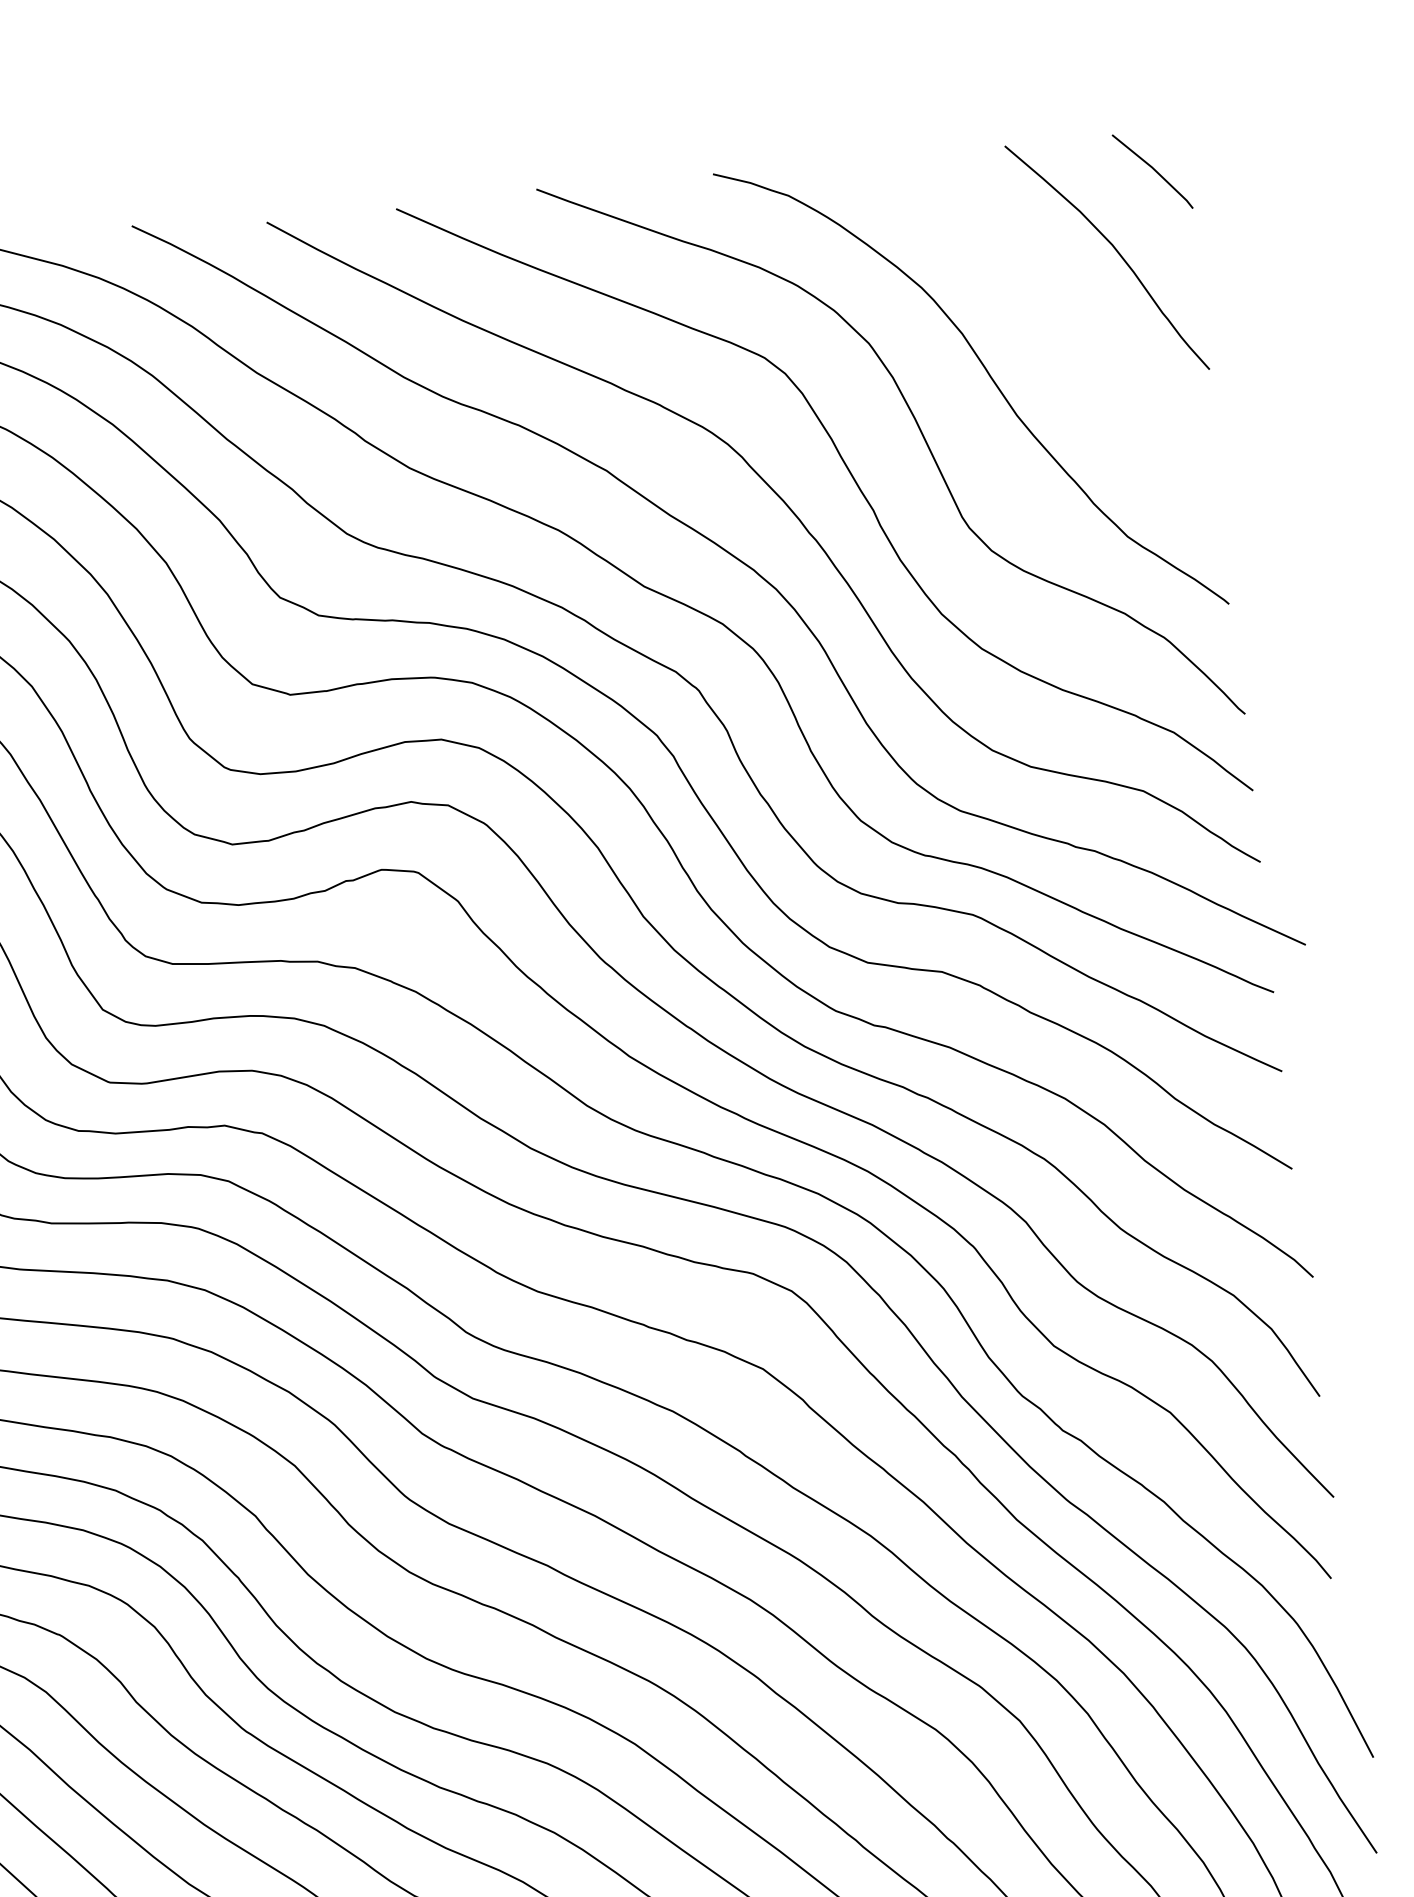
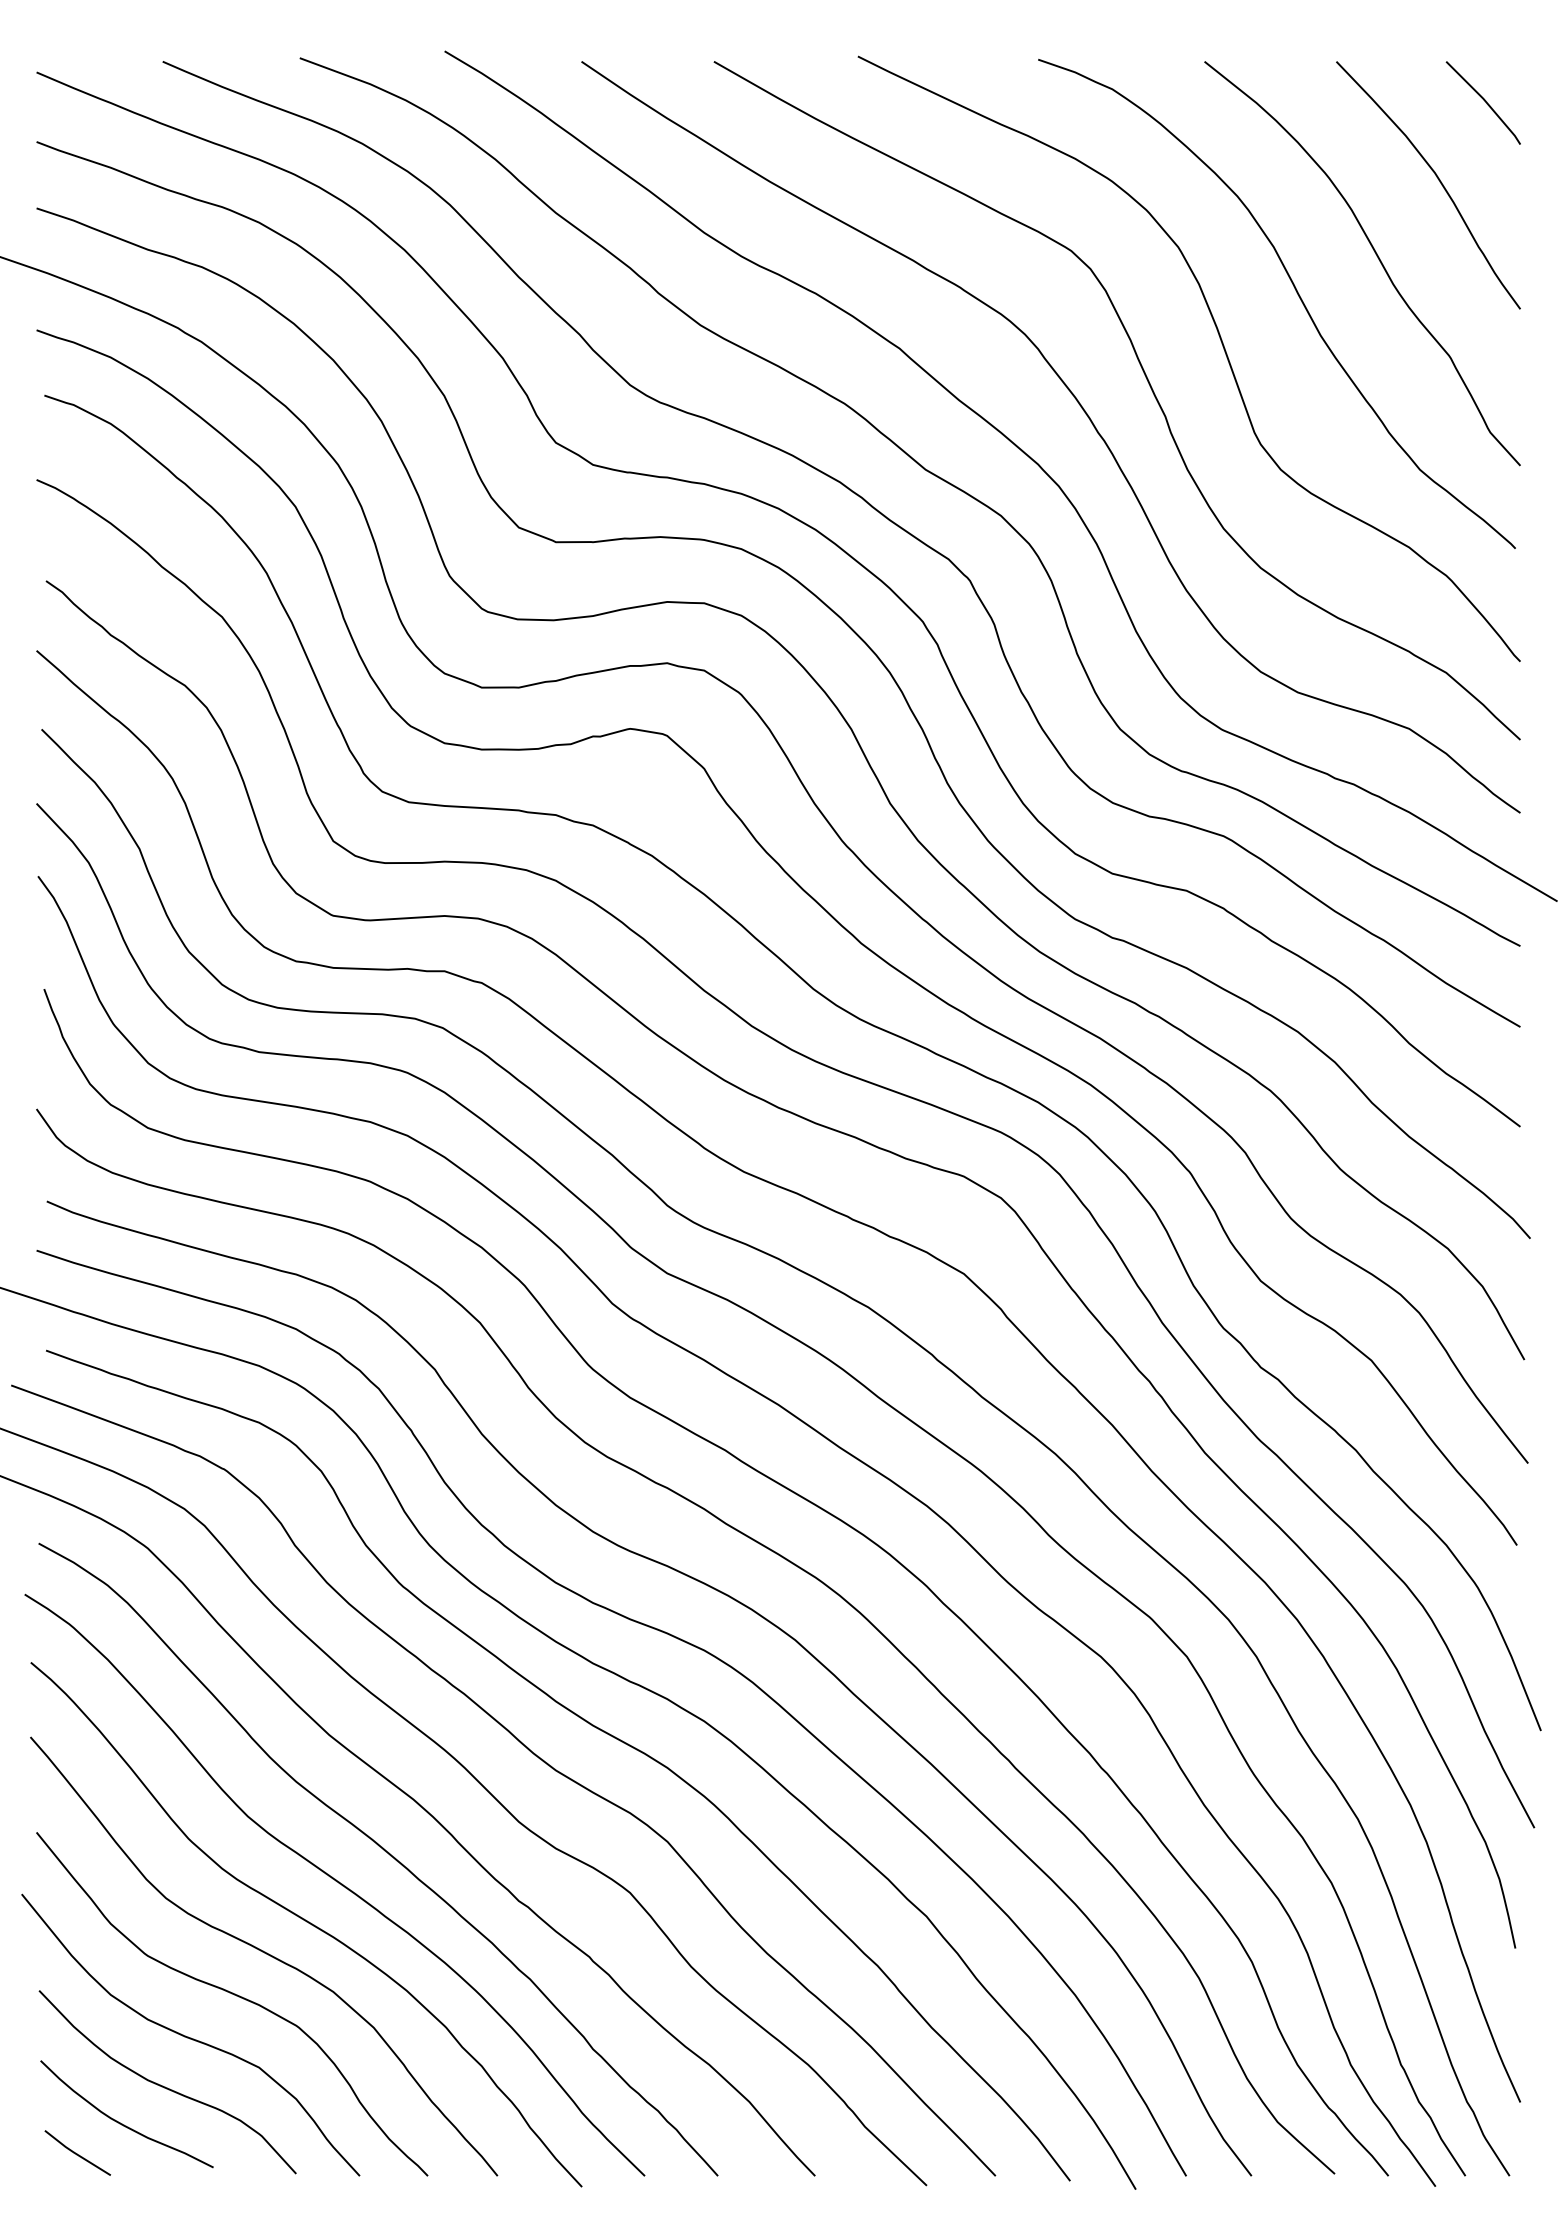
curve: (1063, 332) -> (1376, 256), added

